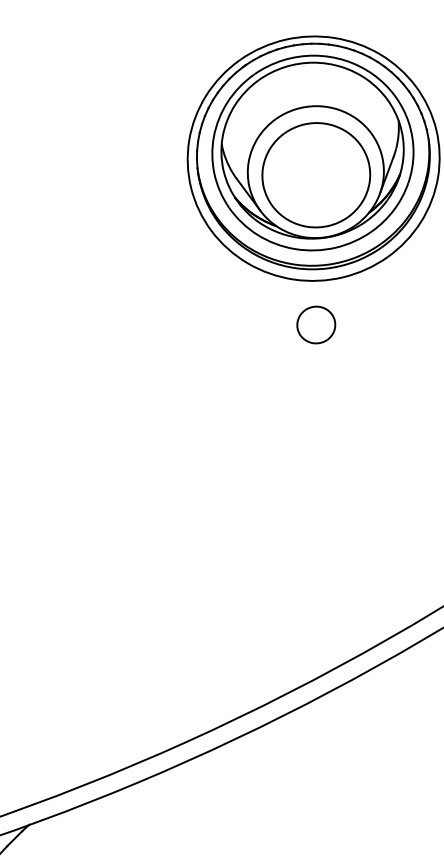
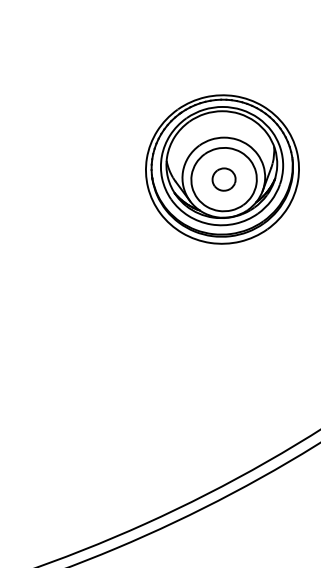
part: (315, 324) -> (223, 179), moved

